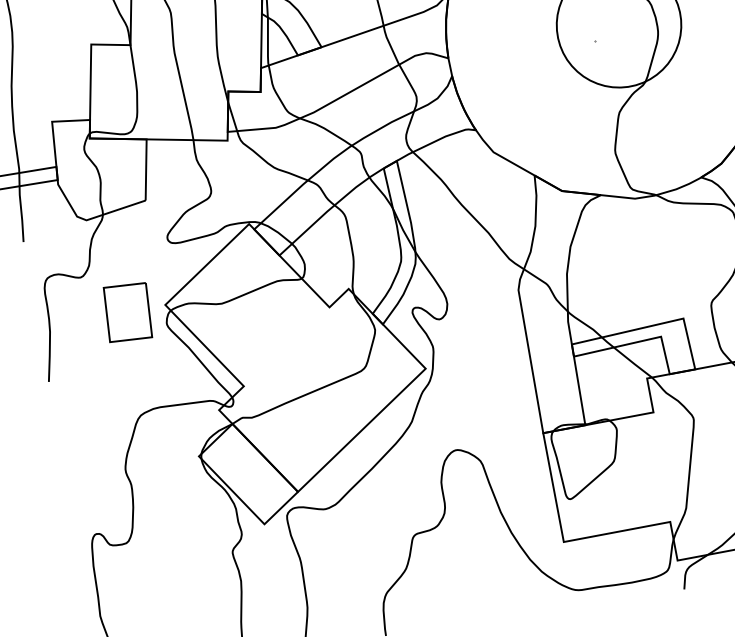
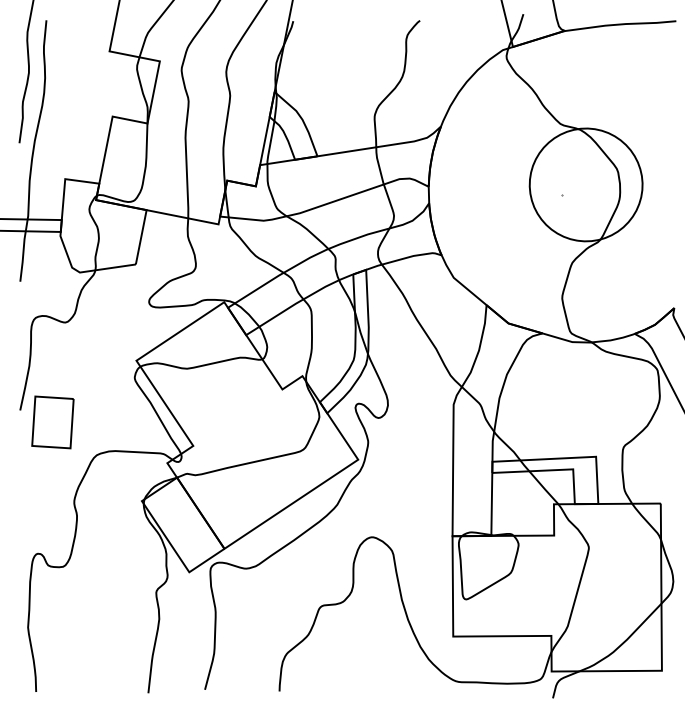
part: (127, 312) -> (52, 422), moved

